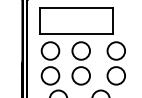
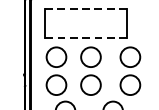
line: (76, 7) -> (85, 8), solid -> dashed
line: (76, 34) -> (85, 38), solid -> dashed

